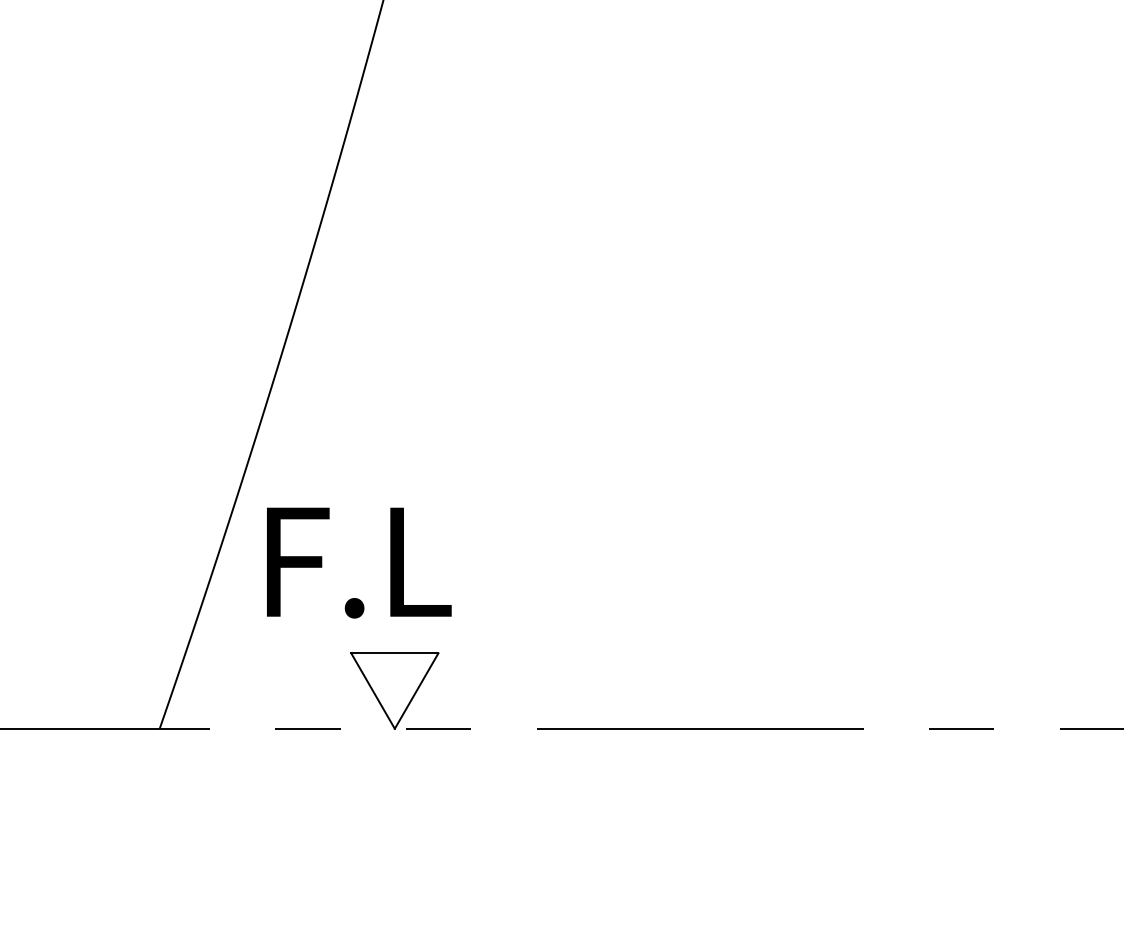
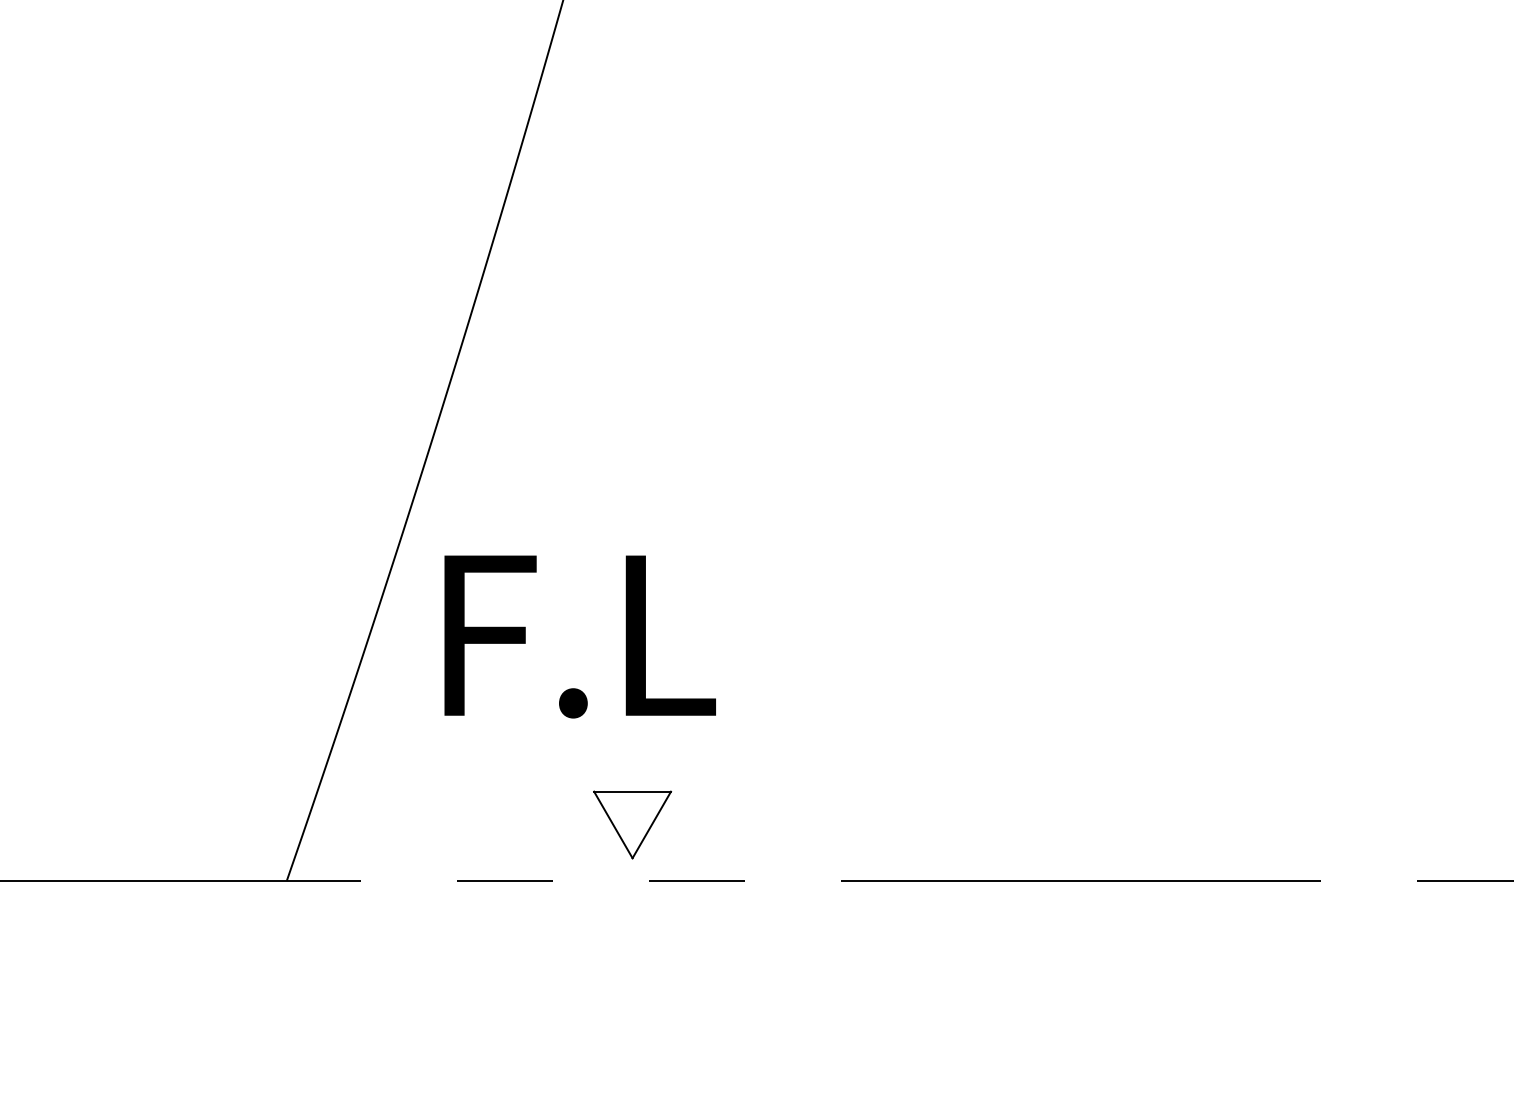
part: (394, 690) -> (631, 824), size x0.6

